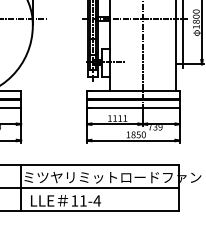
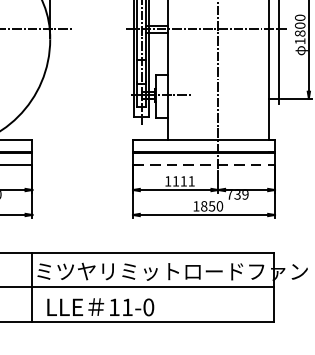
line: (133, 107) -> (204, 164), solid -> dashed
text: (96, 200) -> (147, 306), 11-4 -> 11-0

